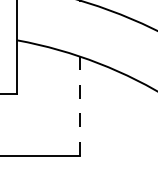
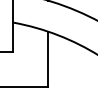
line: (78, 105) -> (47, 58), dashed -> solid

